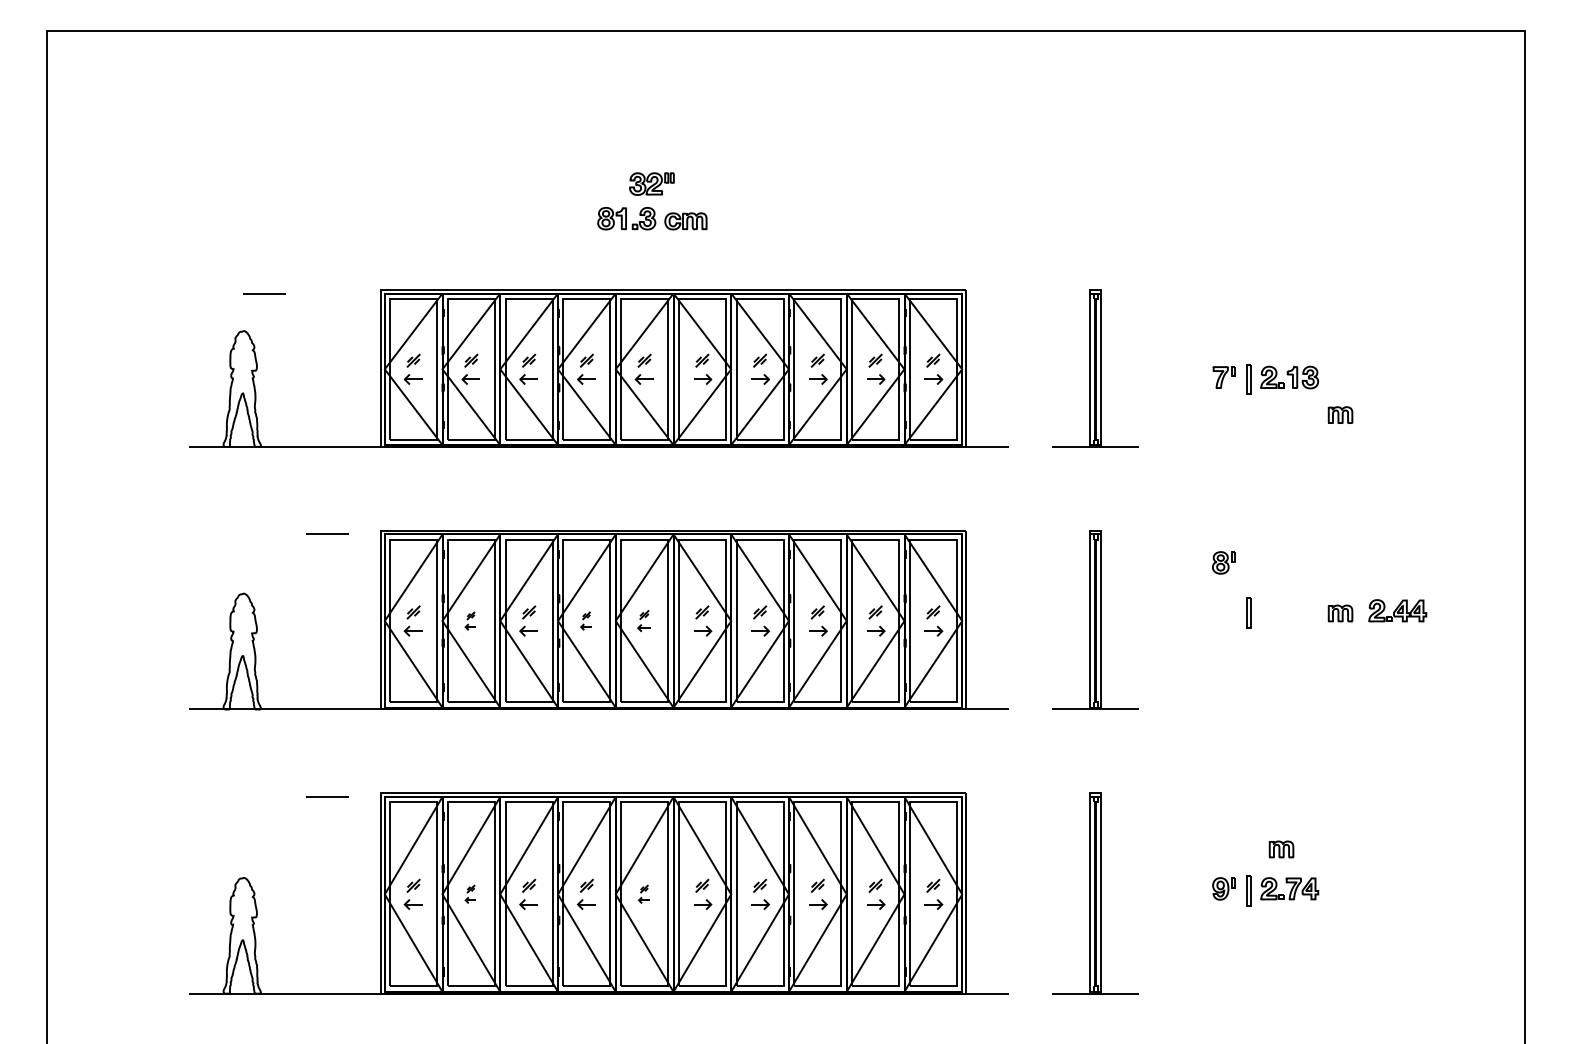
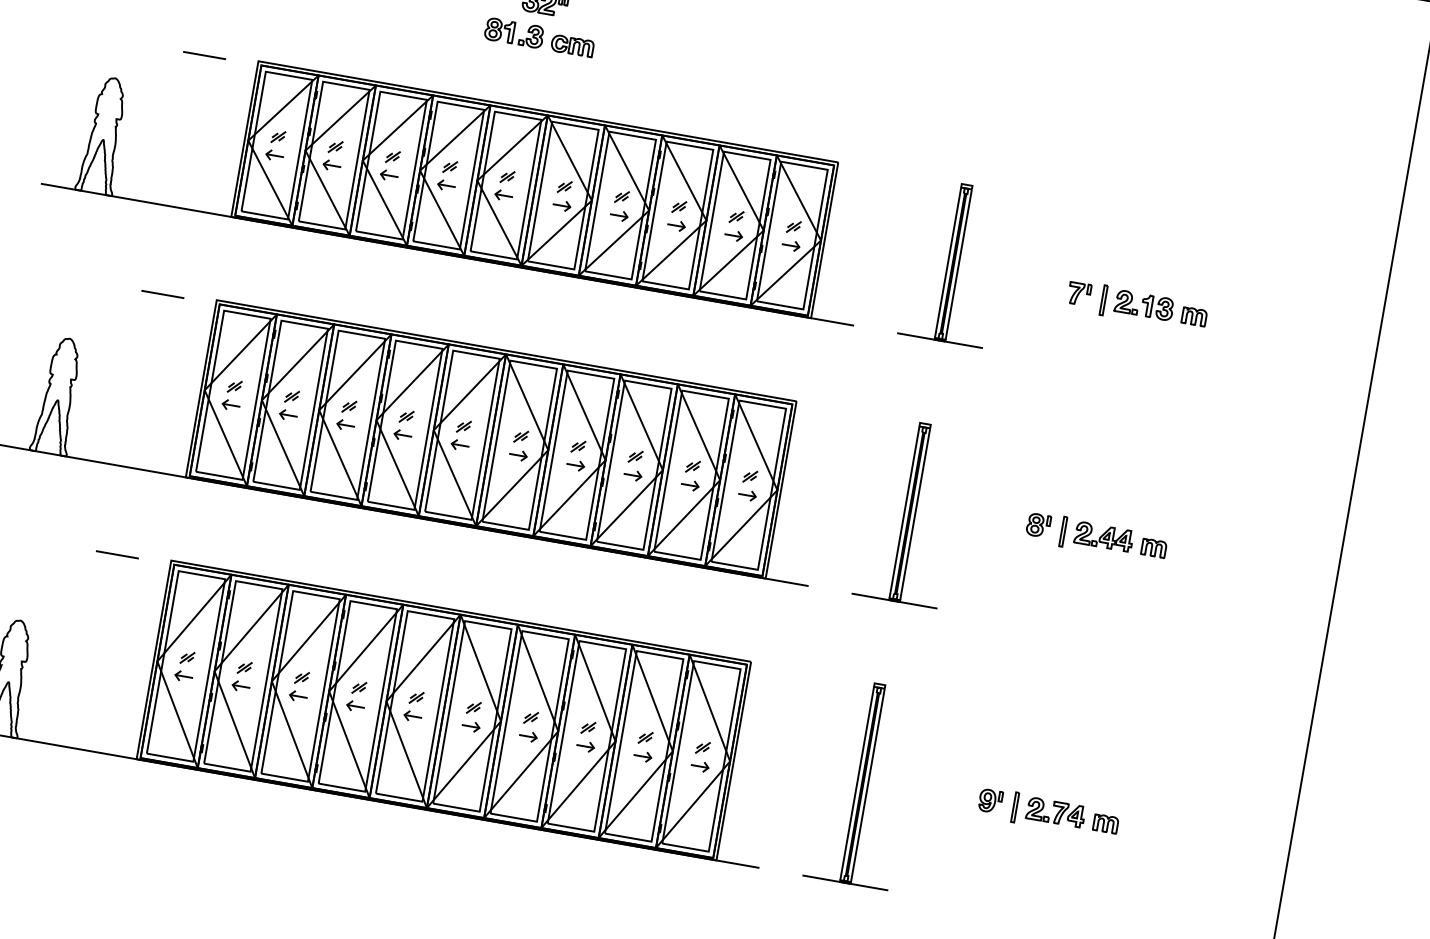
line: (264, 293) -> (204, 55), moved
part: (1340, 414) -> (1194, 316), moved
part: (1223, 562) -> (1038, 525), moved
part: (1397, 610) -> (1103, 536), moved
part: (470, 620) -> (289, 404), size x1.67
part: (585, 620) -> (403, 424), size x1.67
part: (643, 620) -> (461, 434), size x1.43
part: (1281, 849) -> (1105, 823), moved
part: (470, 893) -> (242, 675), size x1.67
part: (643, 893) -> (414, 705), size x1.67

